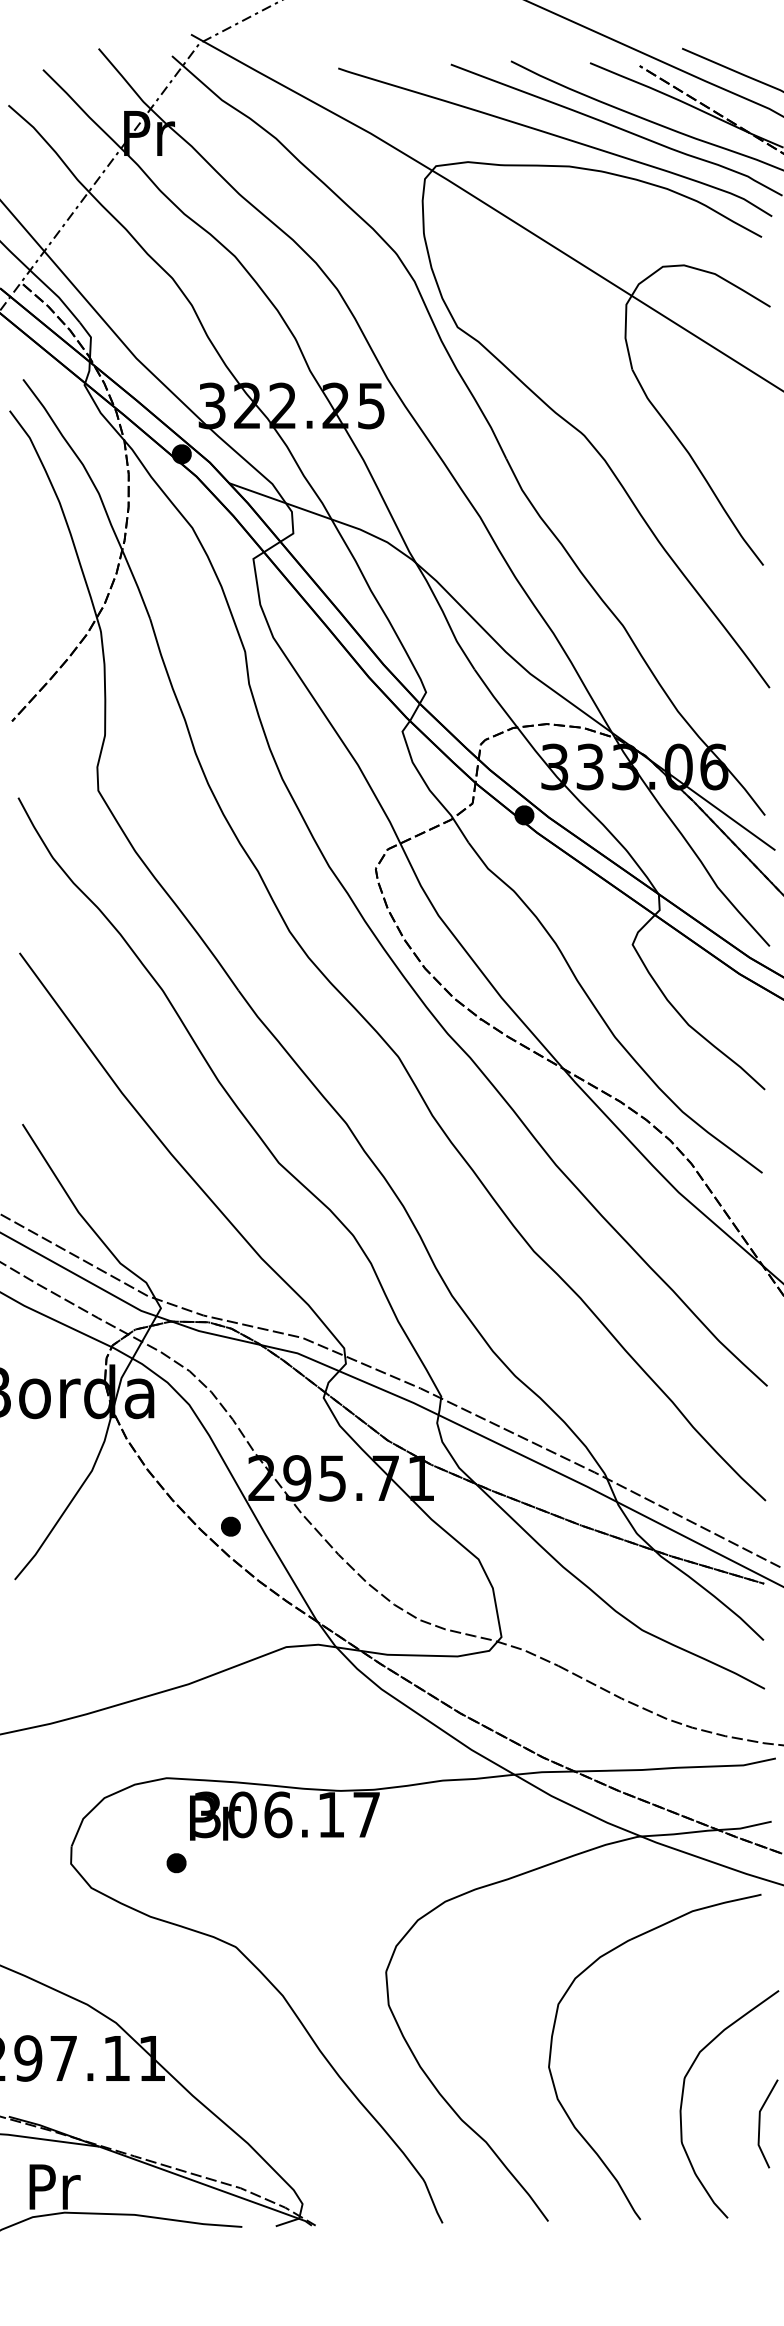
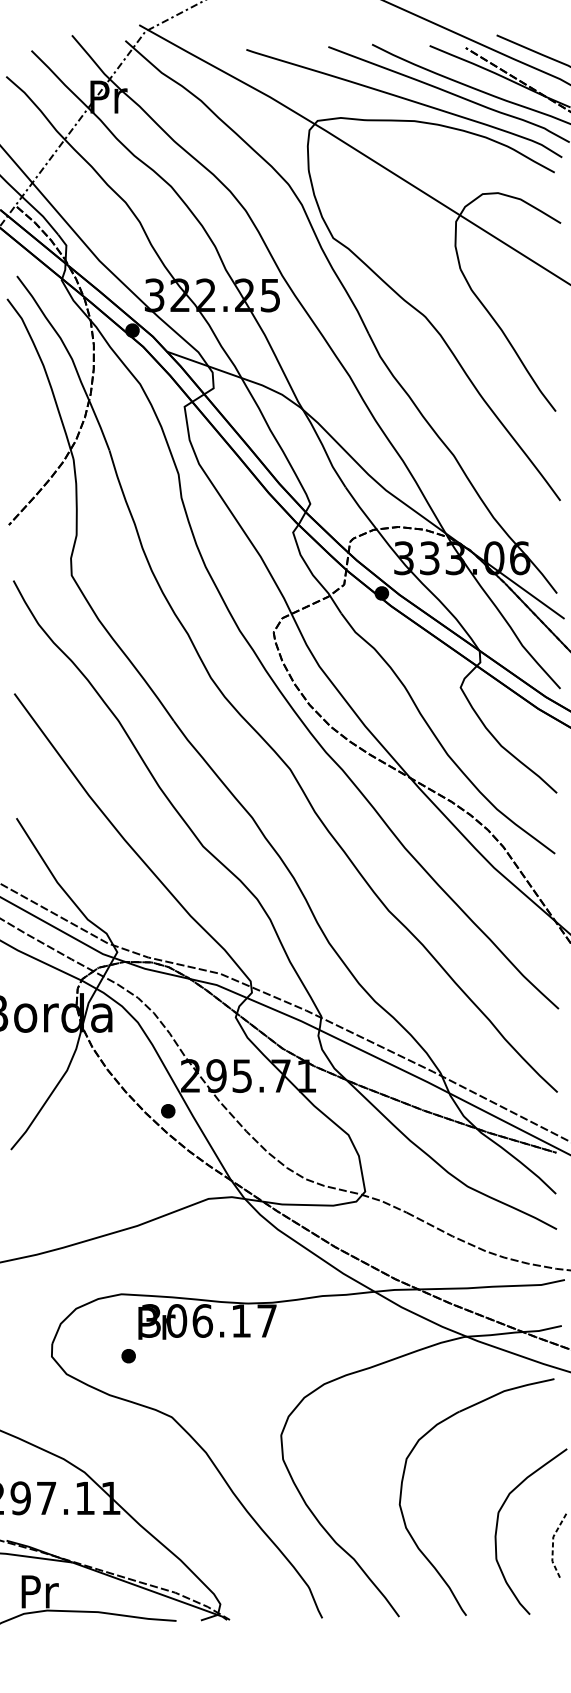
line: (759, 2123) -> (553, 1545), solid -> dashed

